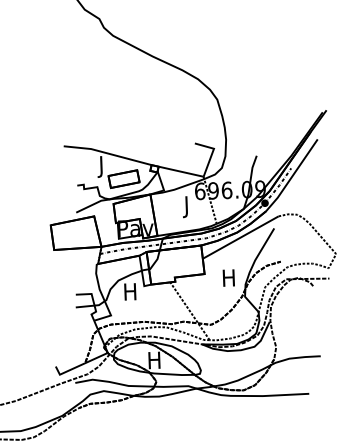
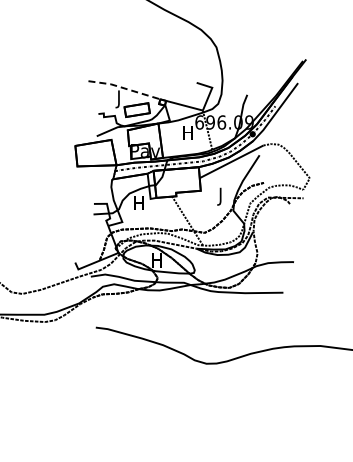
line: (107, 153) -> (124, 88), solid -> dashed
text: (186, 206) -> (187, 134), J -> H
text: (228, 280) -> (220, 196), H -> J

